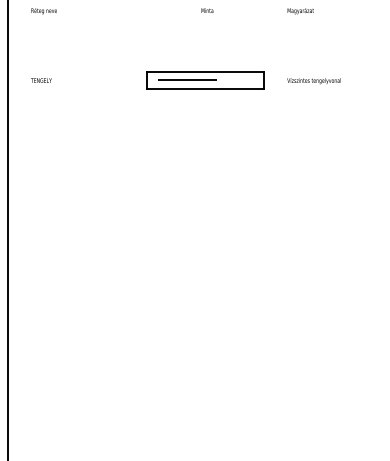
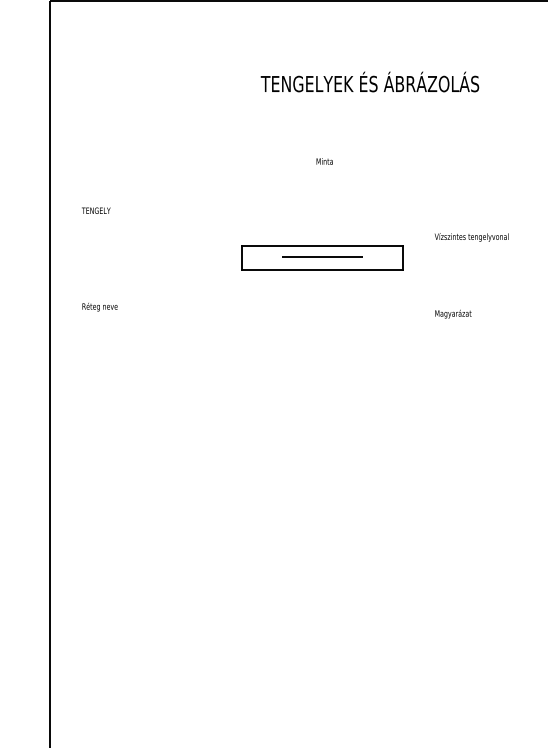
text: (300, 10) -> (453, 313), moved
text: (43, 11) -> (99, 307), moved
line: (187, 79) -> (322, 256), moved
text: (41, 80) -> (96, 210), moved
text: (313, 81) -> (471, 237), moved

